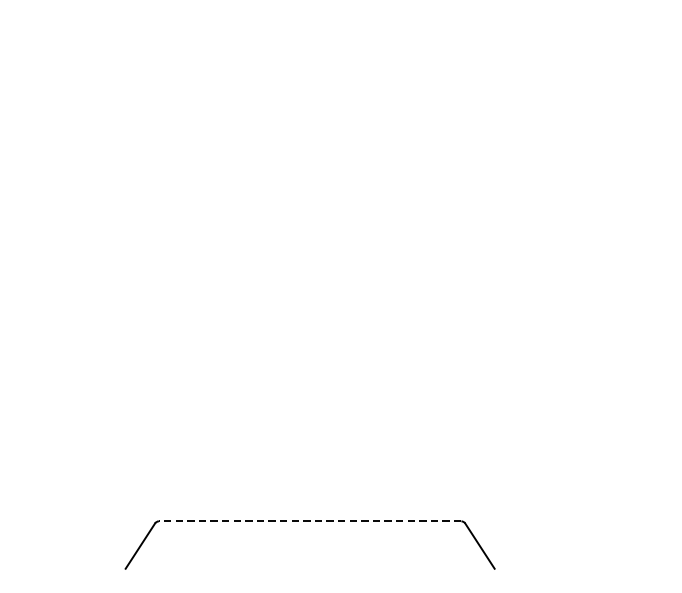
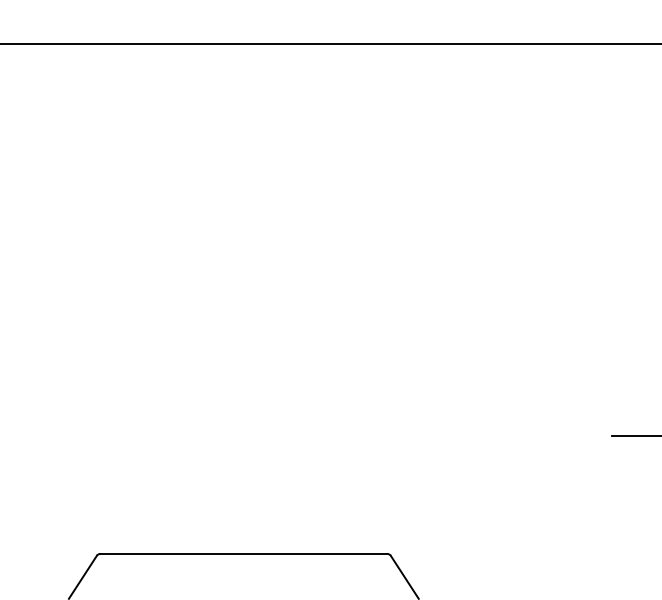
line: (309, 520) -> (243, 553), dashed -> solid

